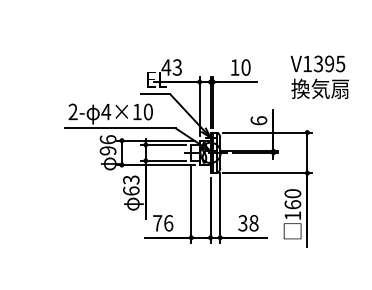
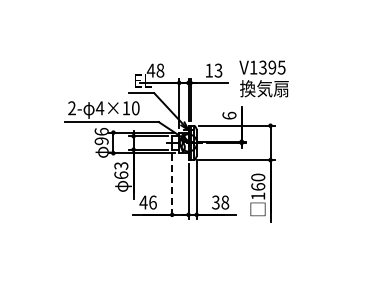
text: (177, 67) -> (160, 70), 43 -> 48
text: (245, 67) -> (218, 70), 10 -> 13
text: (319, 76) -> (263, 78), moved
line: (191, 204) -> (172, 186), solid -> dashed
text: (157, 223) -> (143, 202), 76 -> 46

